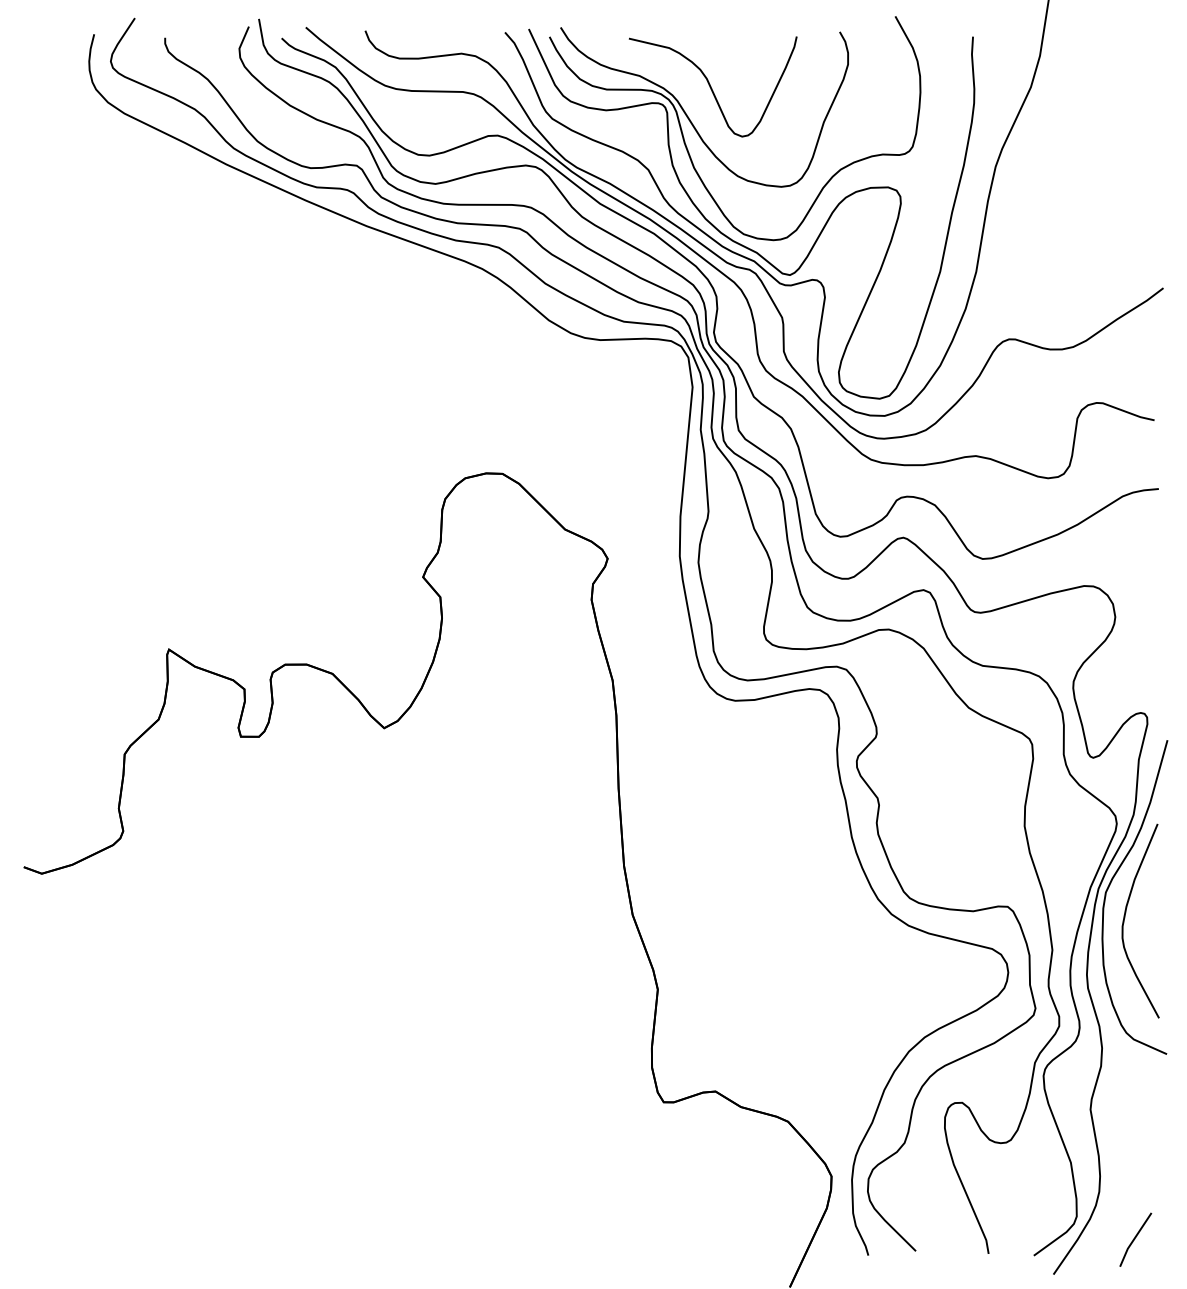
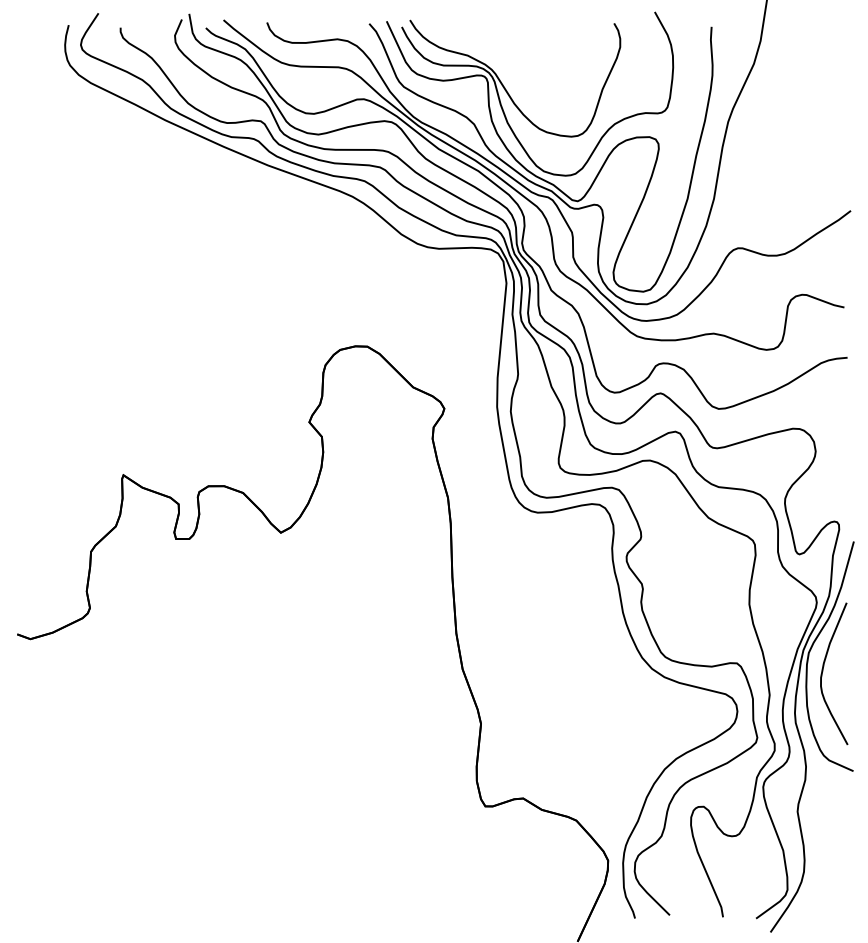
curve: (711, 86) -> (520, 63), removed
line: (1135, 1239) -> (830, 906), removed

